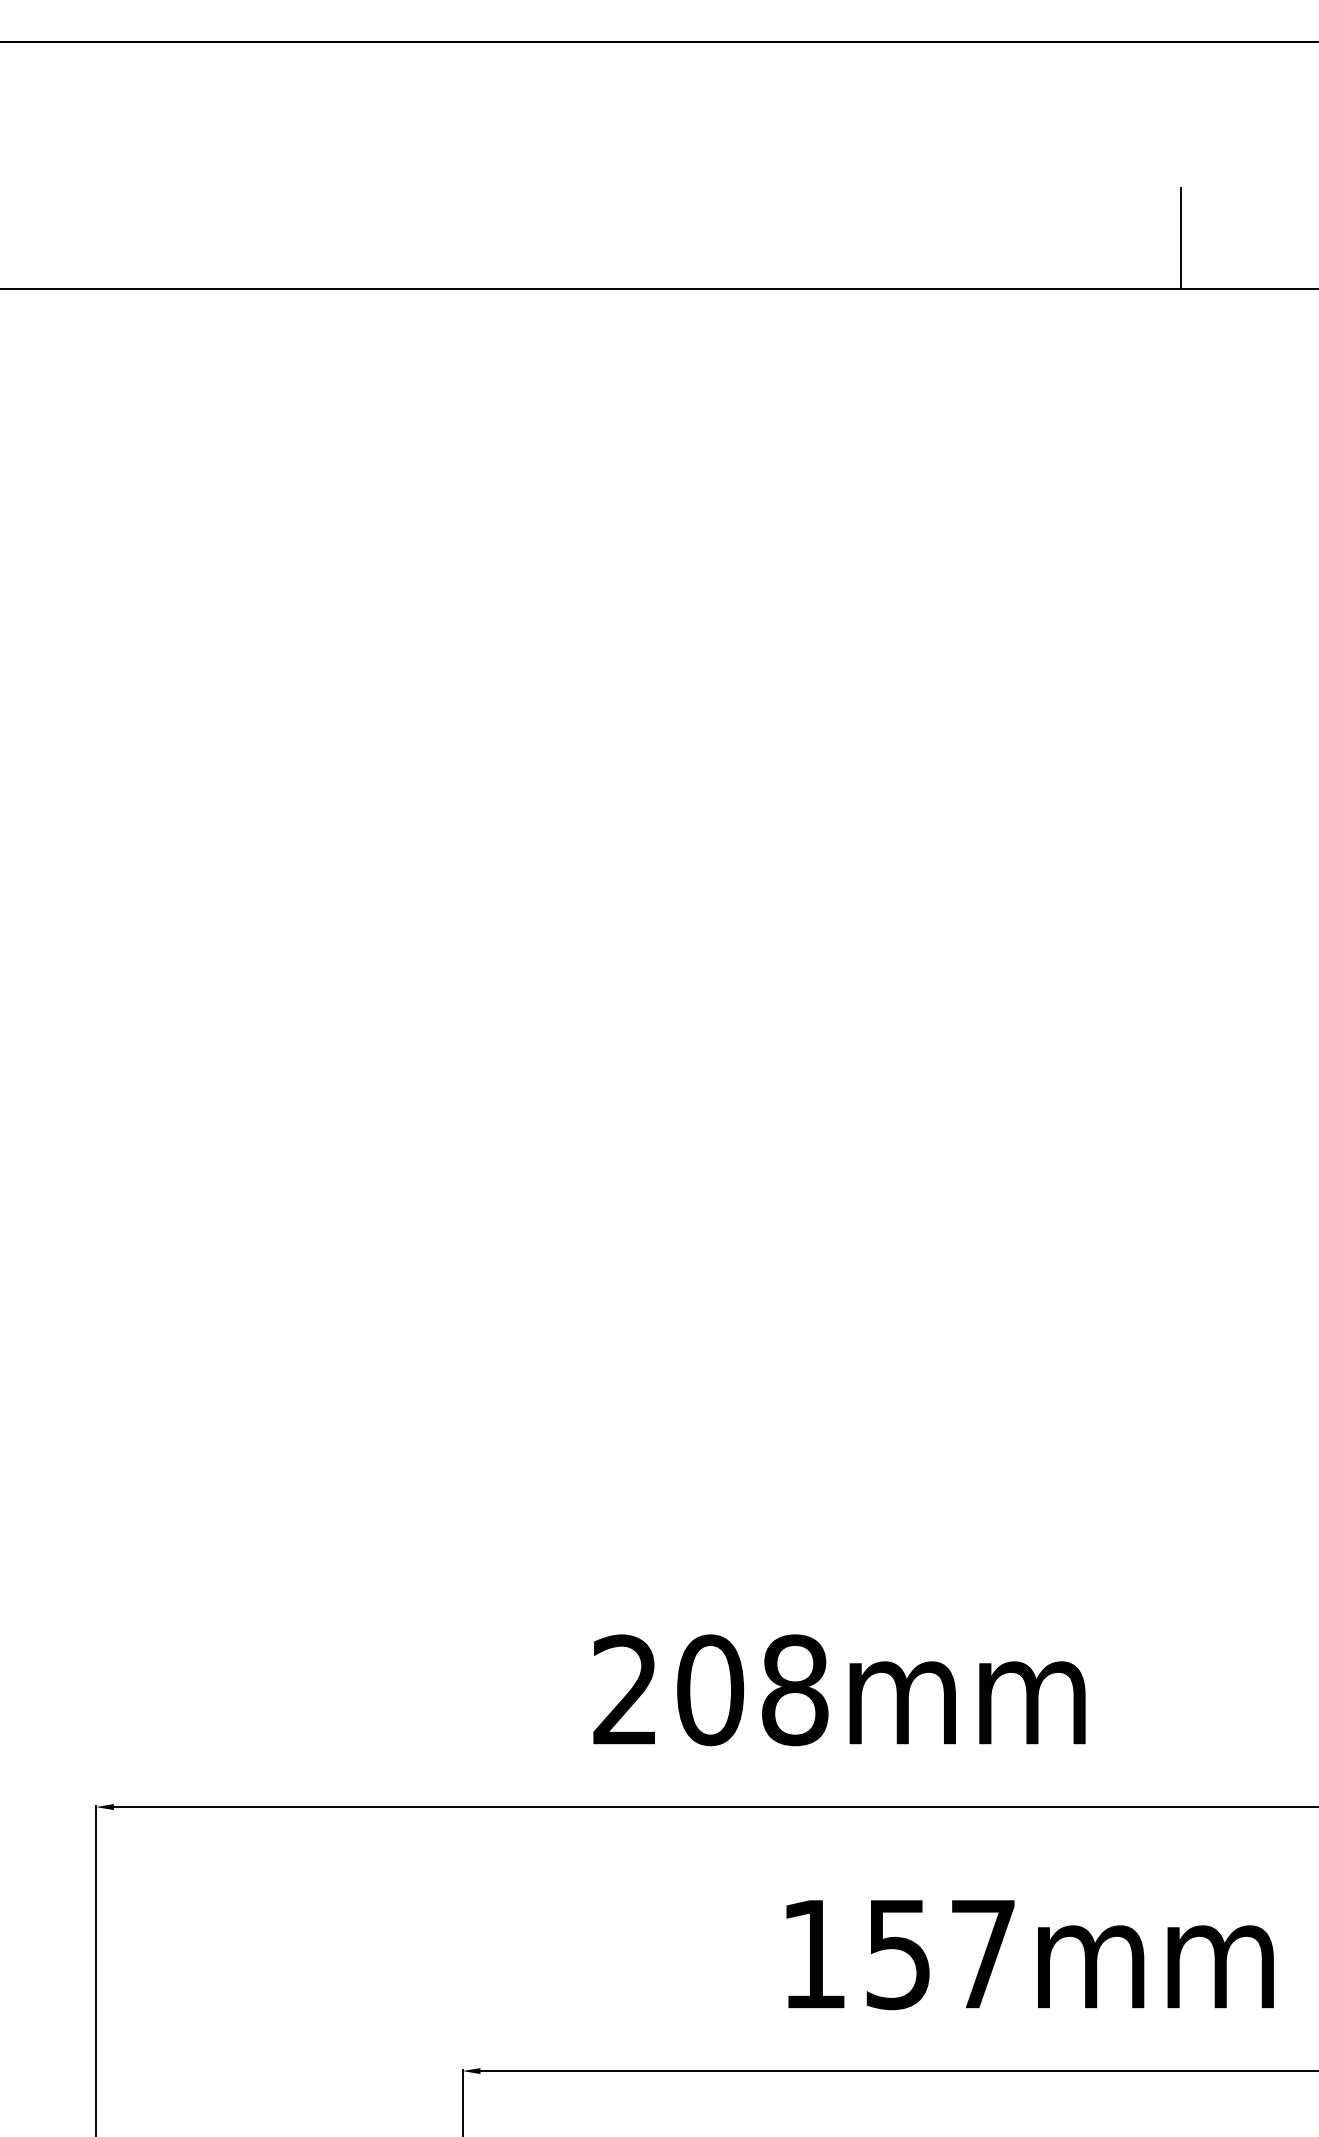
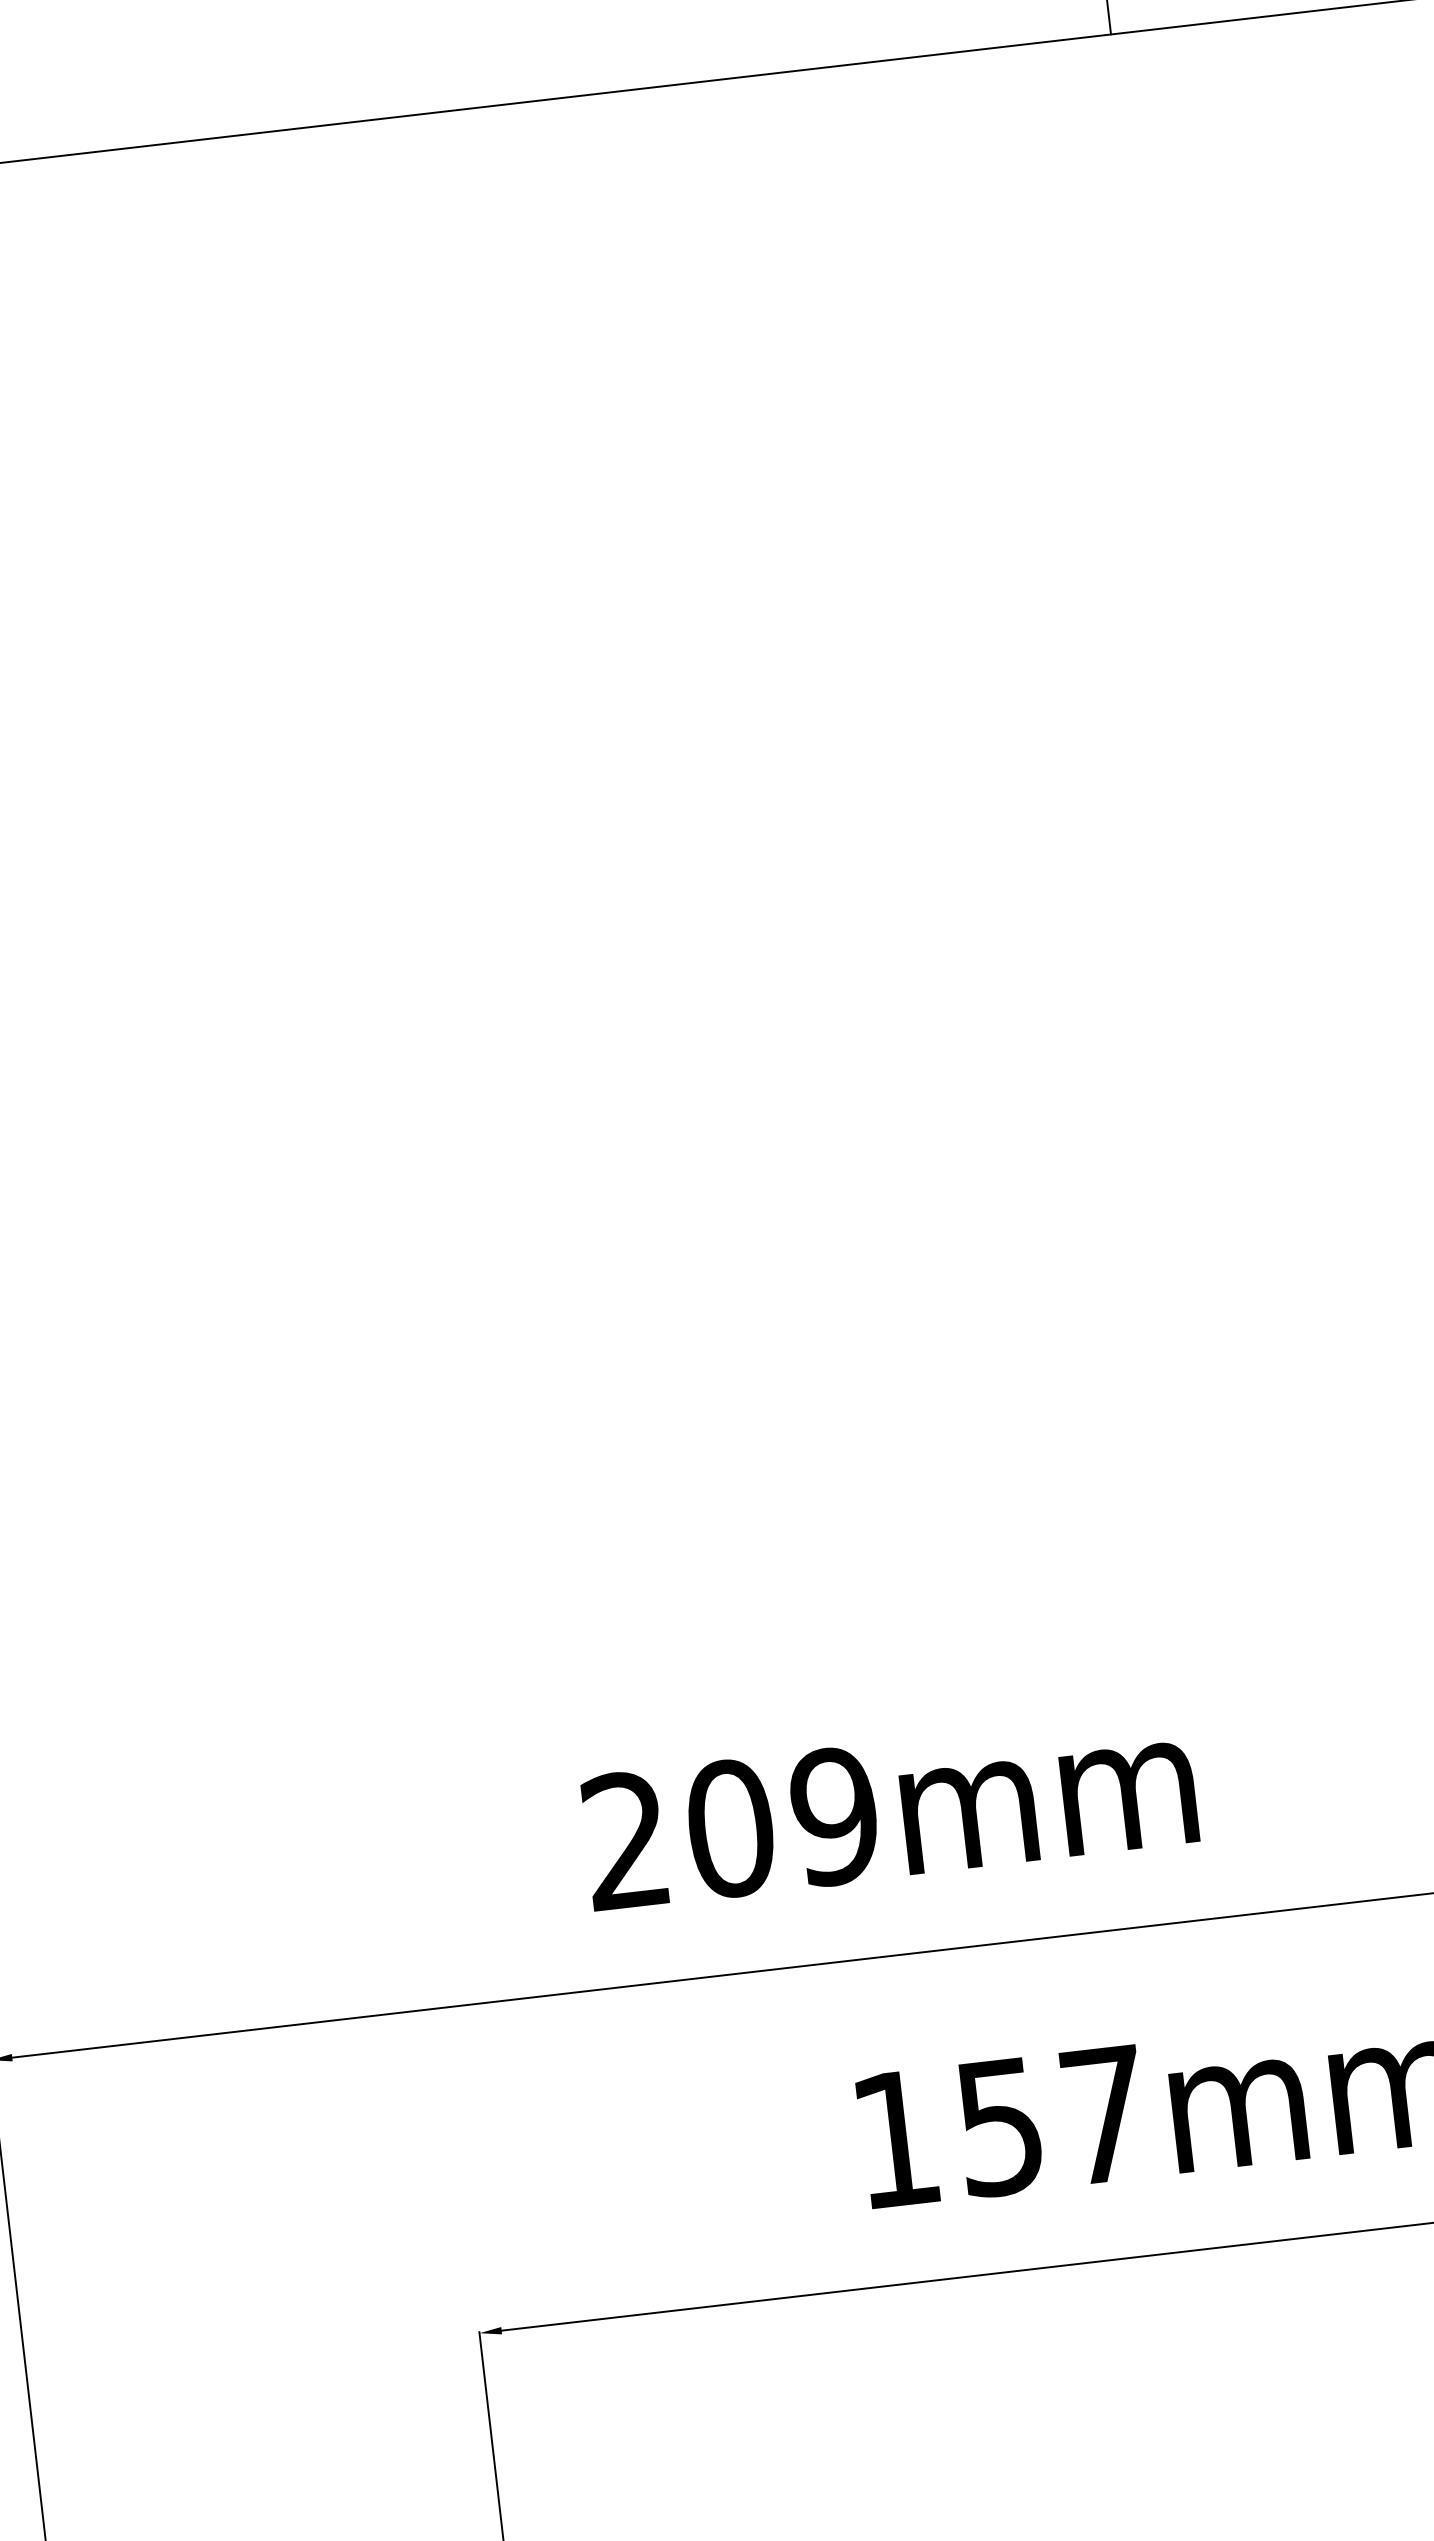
text: (794, 1690) -> (834, 1816), 208mm -> 209mm

